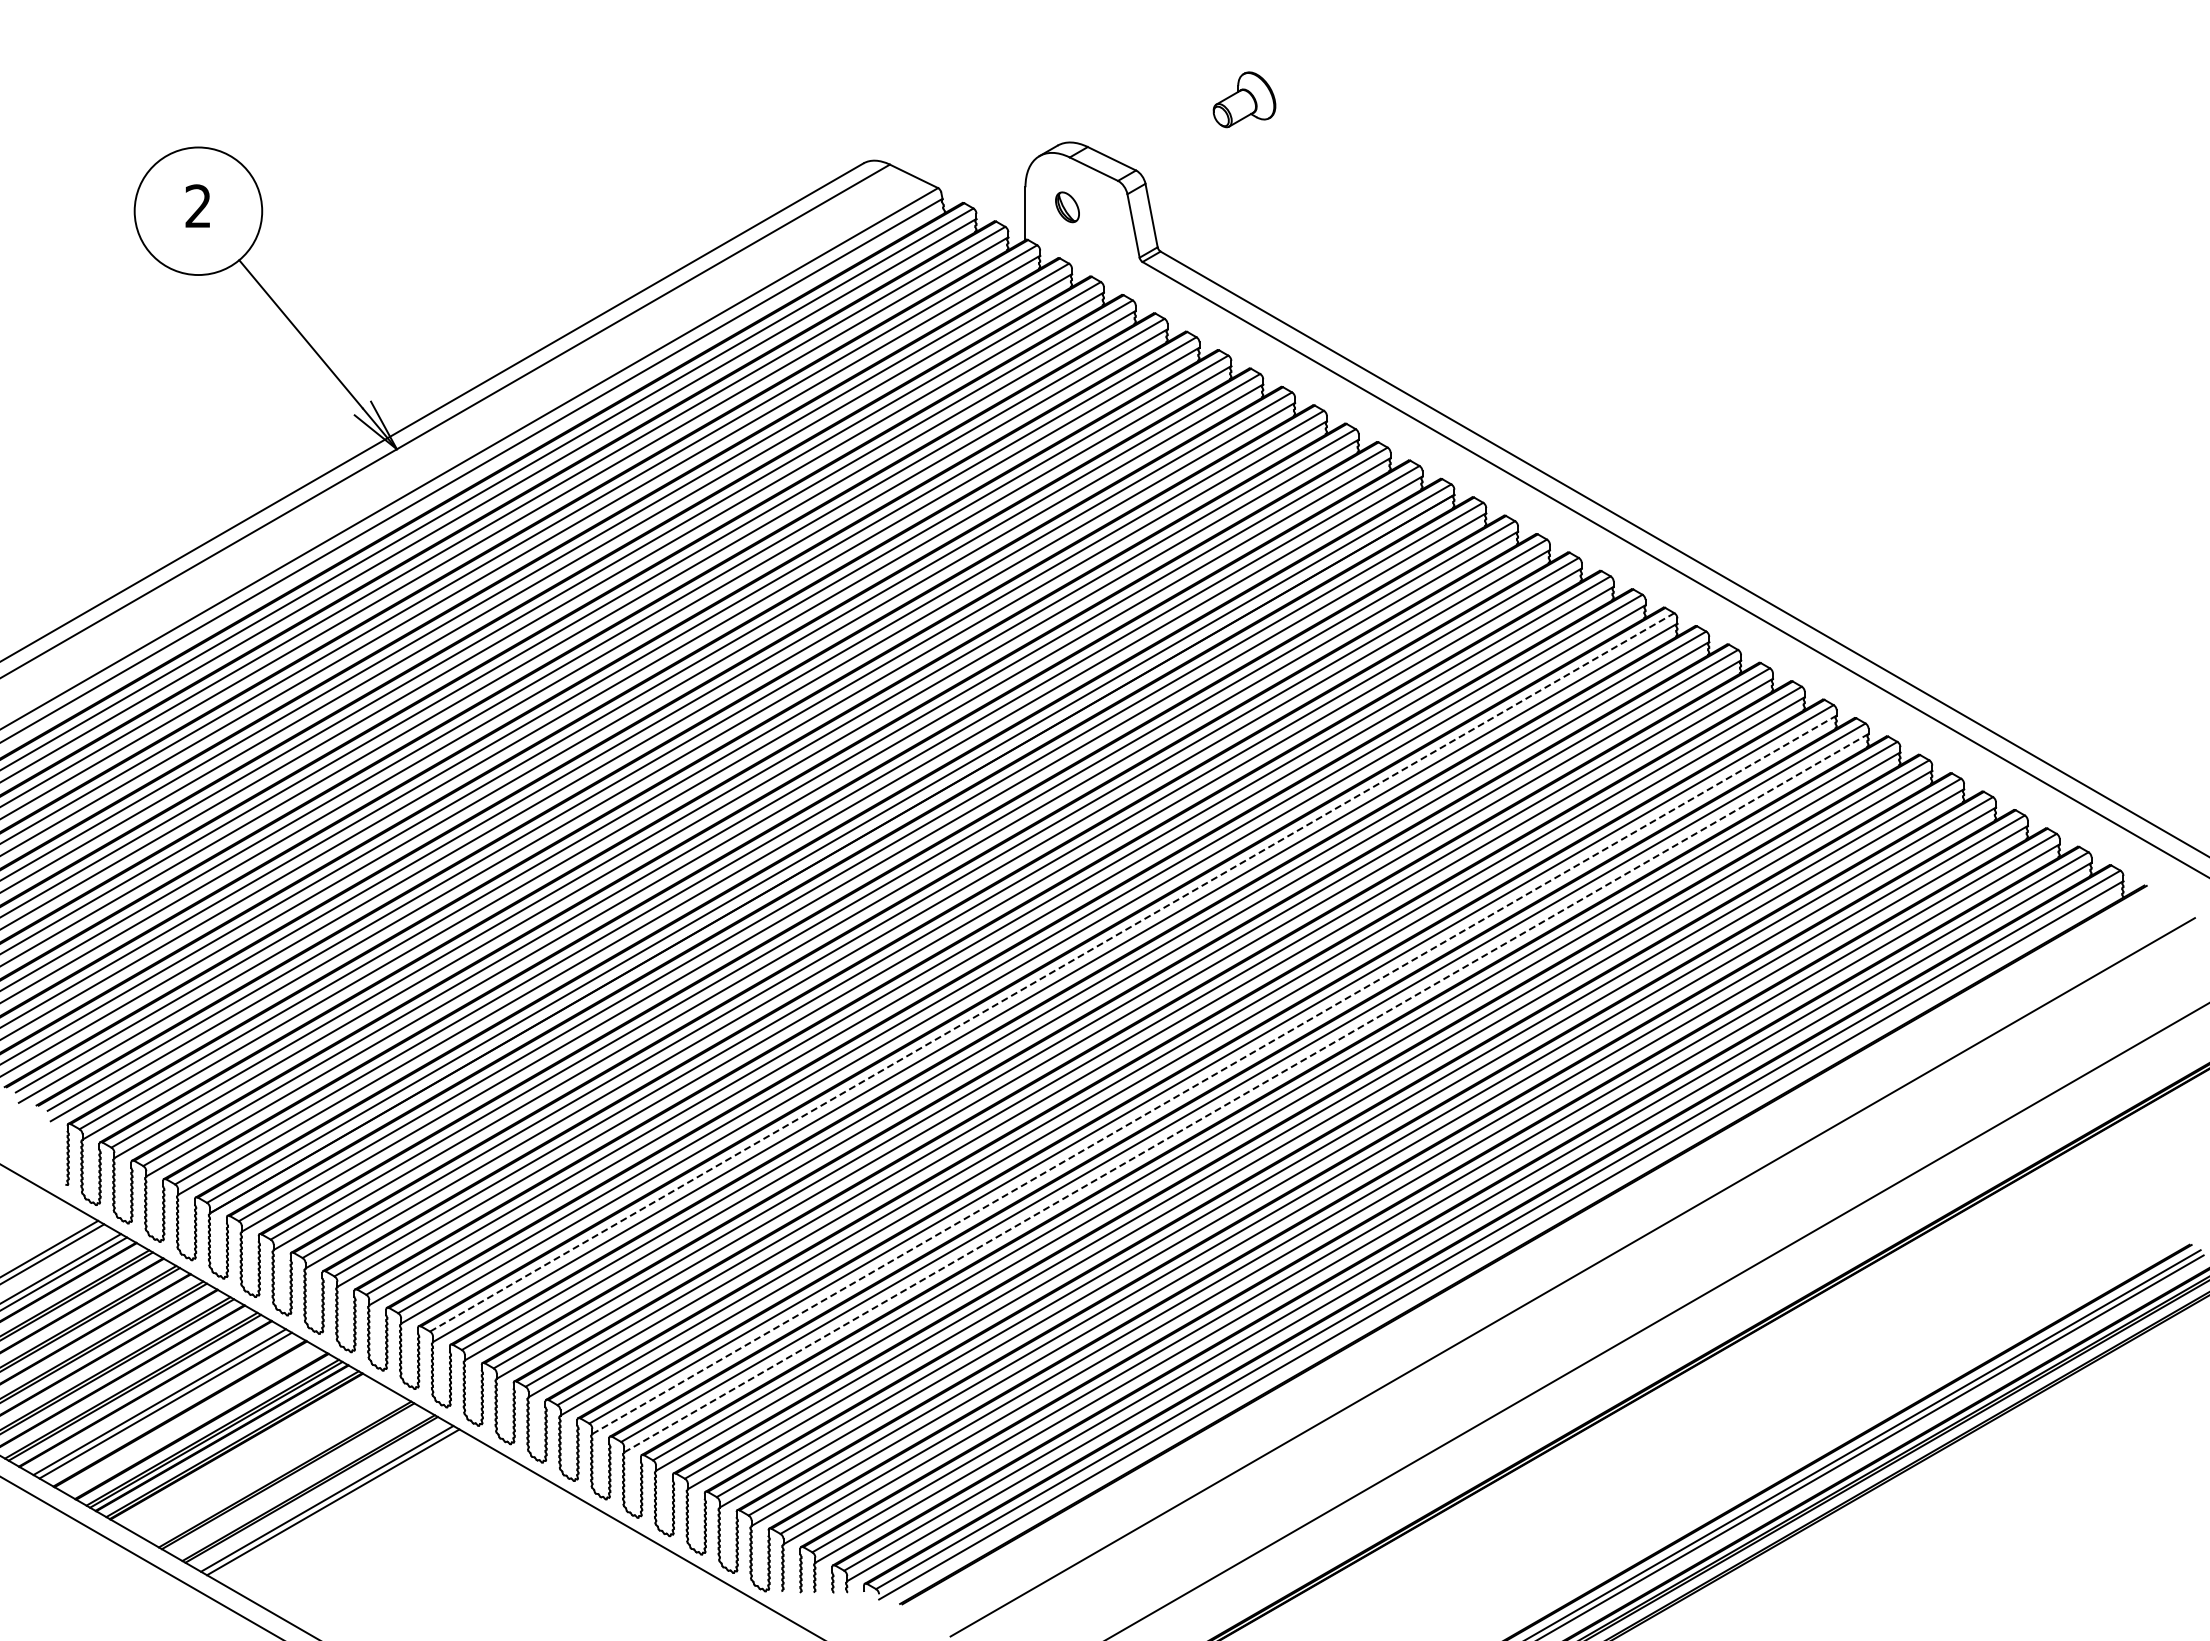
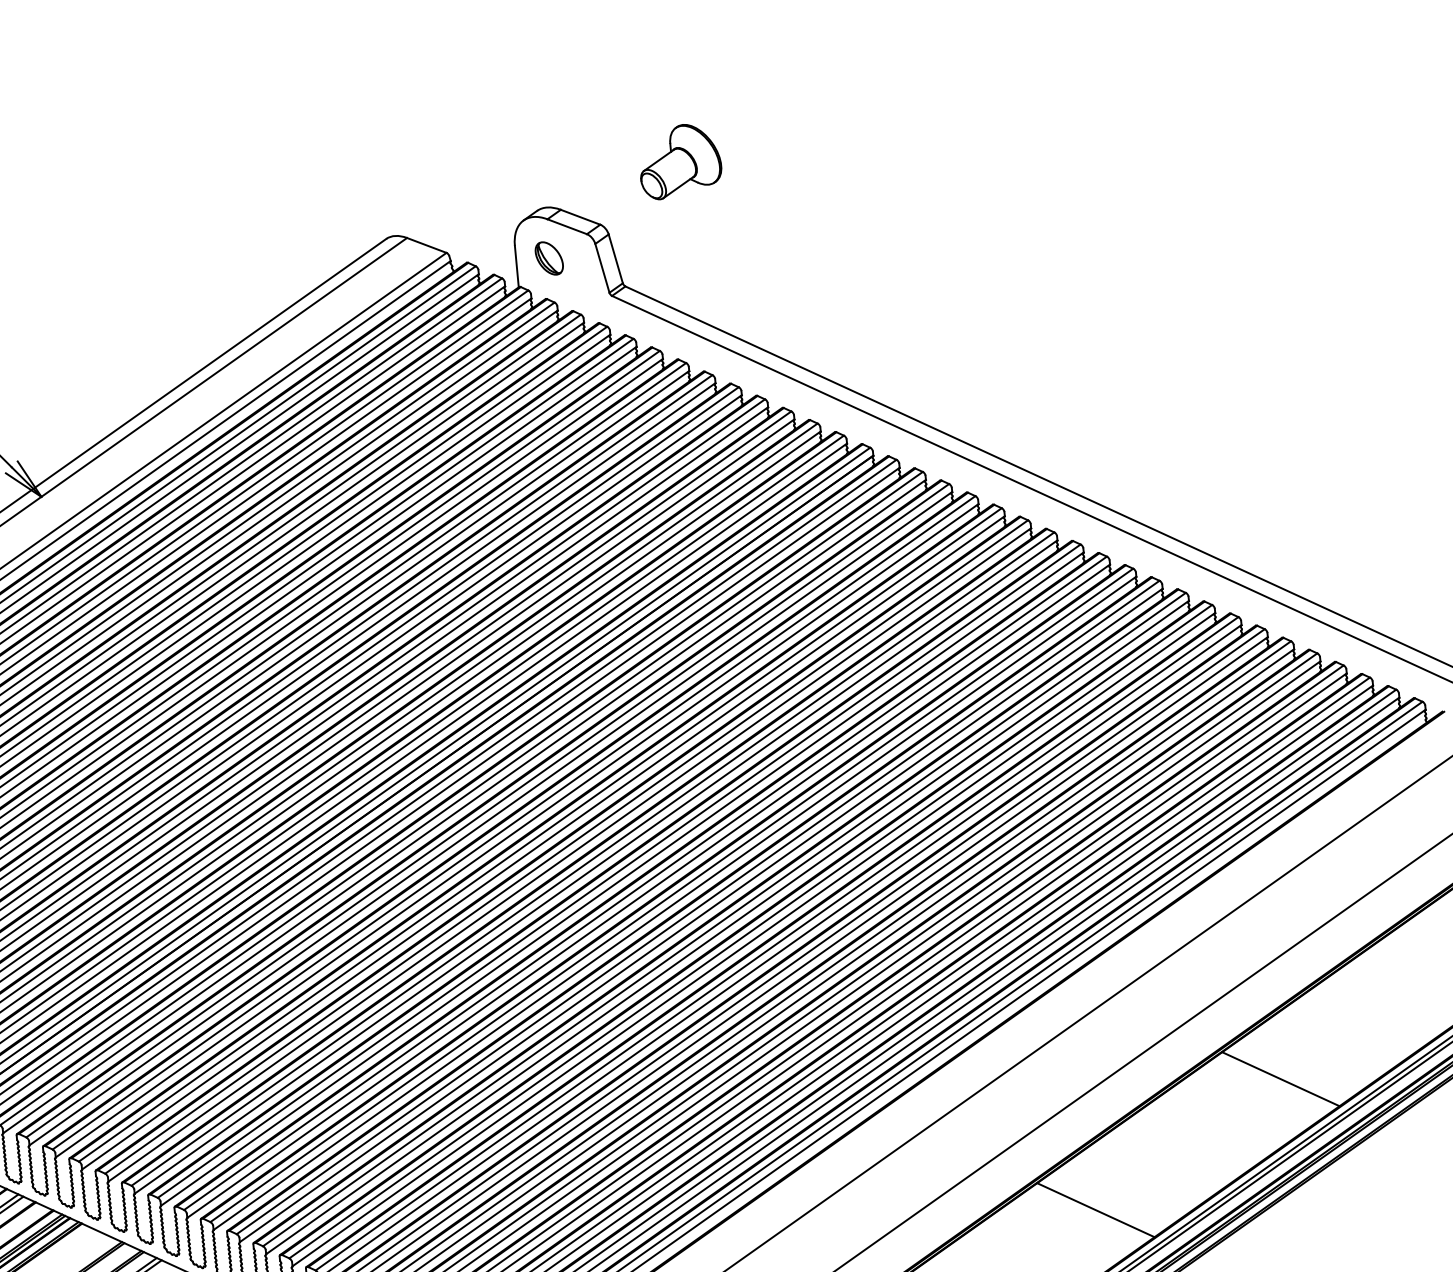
part: (1244, 99) -> (680, 161), size x1.67
part: (1067, 207) -> (549, 258), size x1.43
line: (1052, 972) -> (593, 859), dashed -> solid
line: (1214, 1074) -> (727, 927), dashed -> solid
line: (1246, 1092) -> (753, 939), dashed -> solid
line: (1896, 1331) -> (1280, 1079), added
line: (1647, 1475) -> (1095, 1210), added

